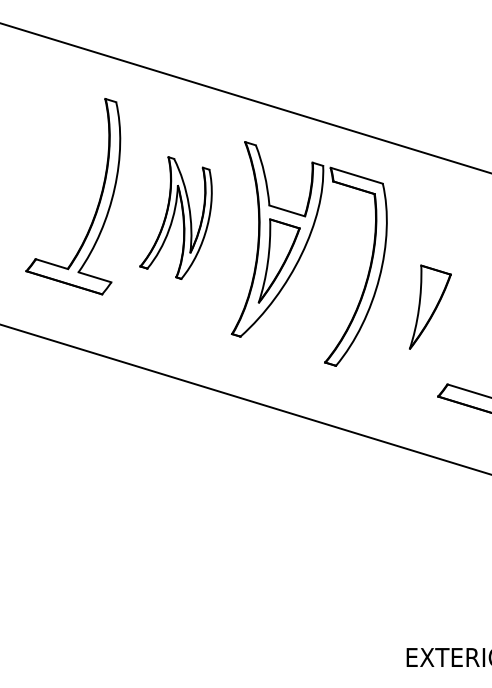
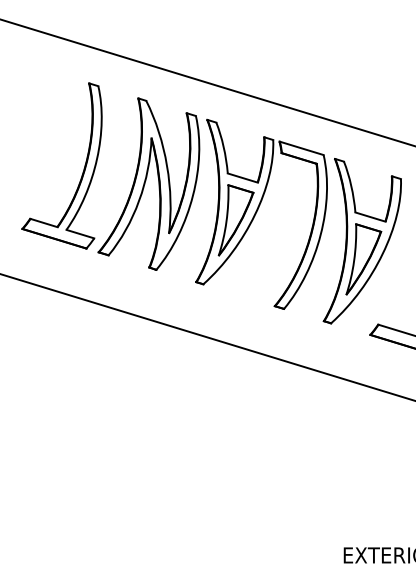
part: (175, 217) -> (148, 183), size x1.67
part: (428, 285) -> (362, 241), added

